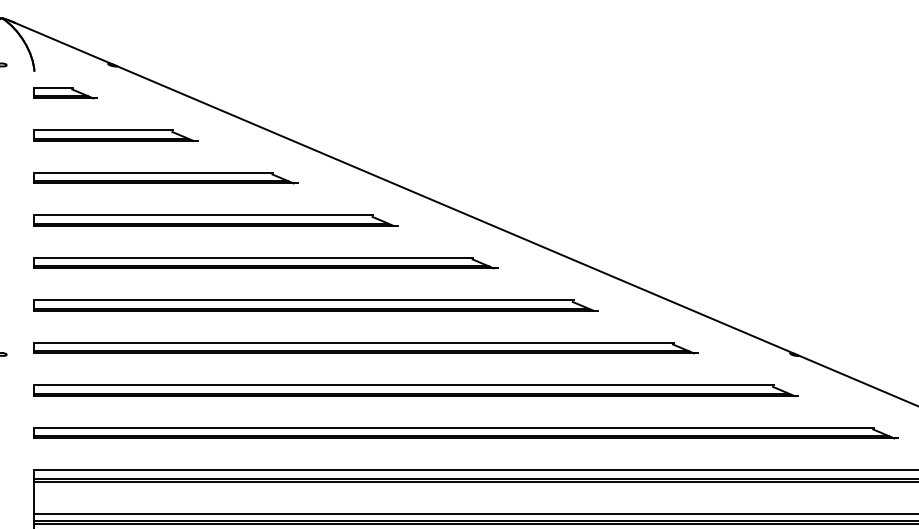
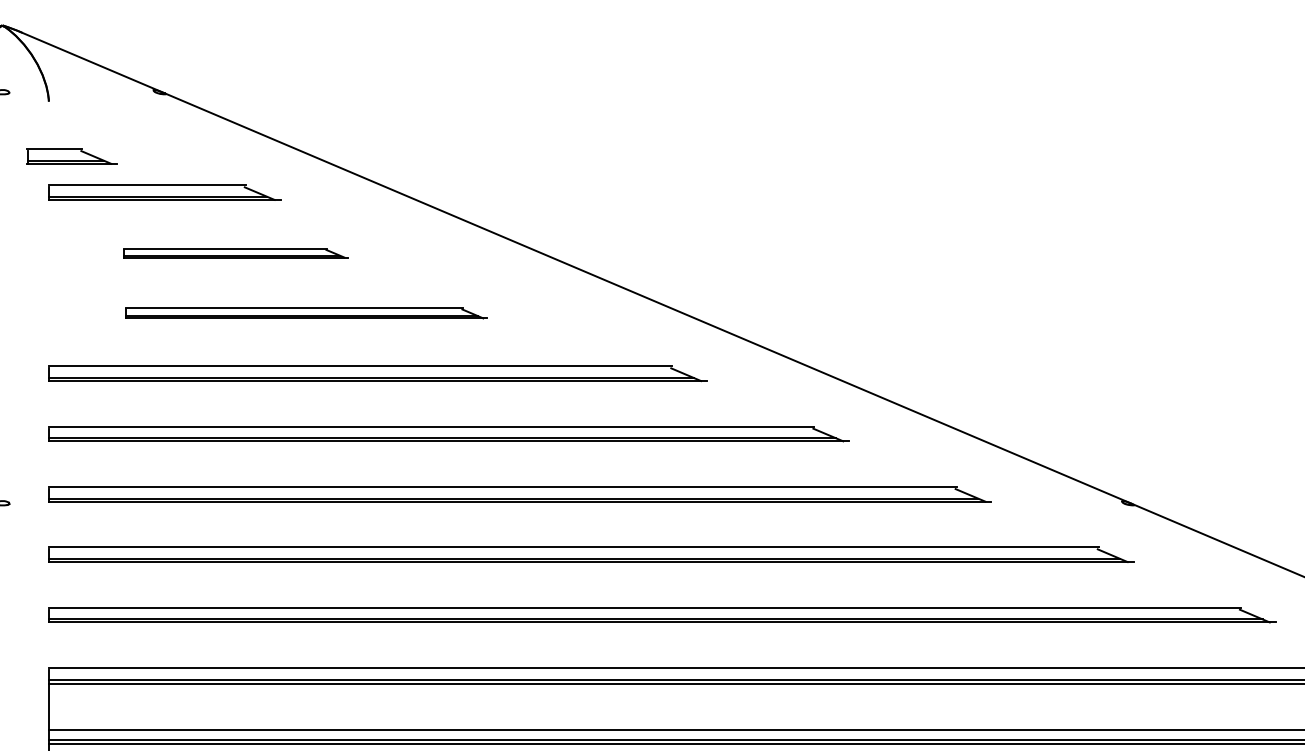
part: (65, 93) -> (71, 156), moved
part: (165, 178) -> (235, 253), size x0.6
part: (215, 220) -> (306, 313), size x0.7

